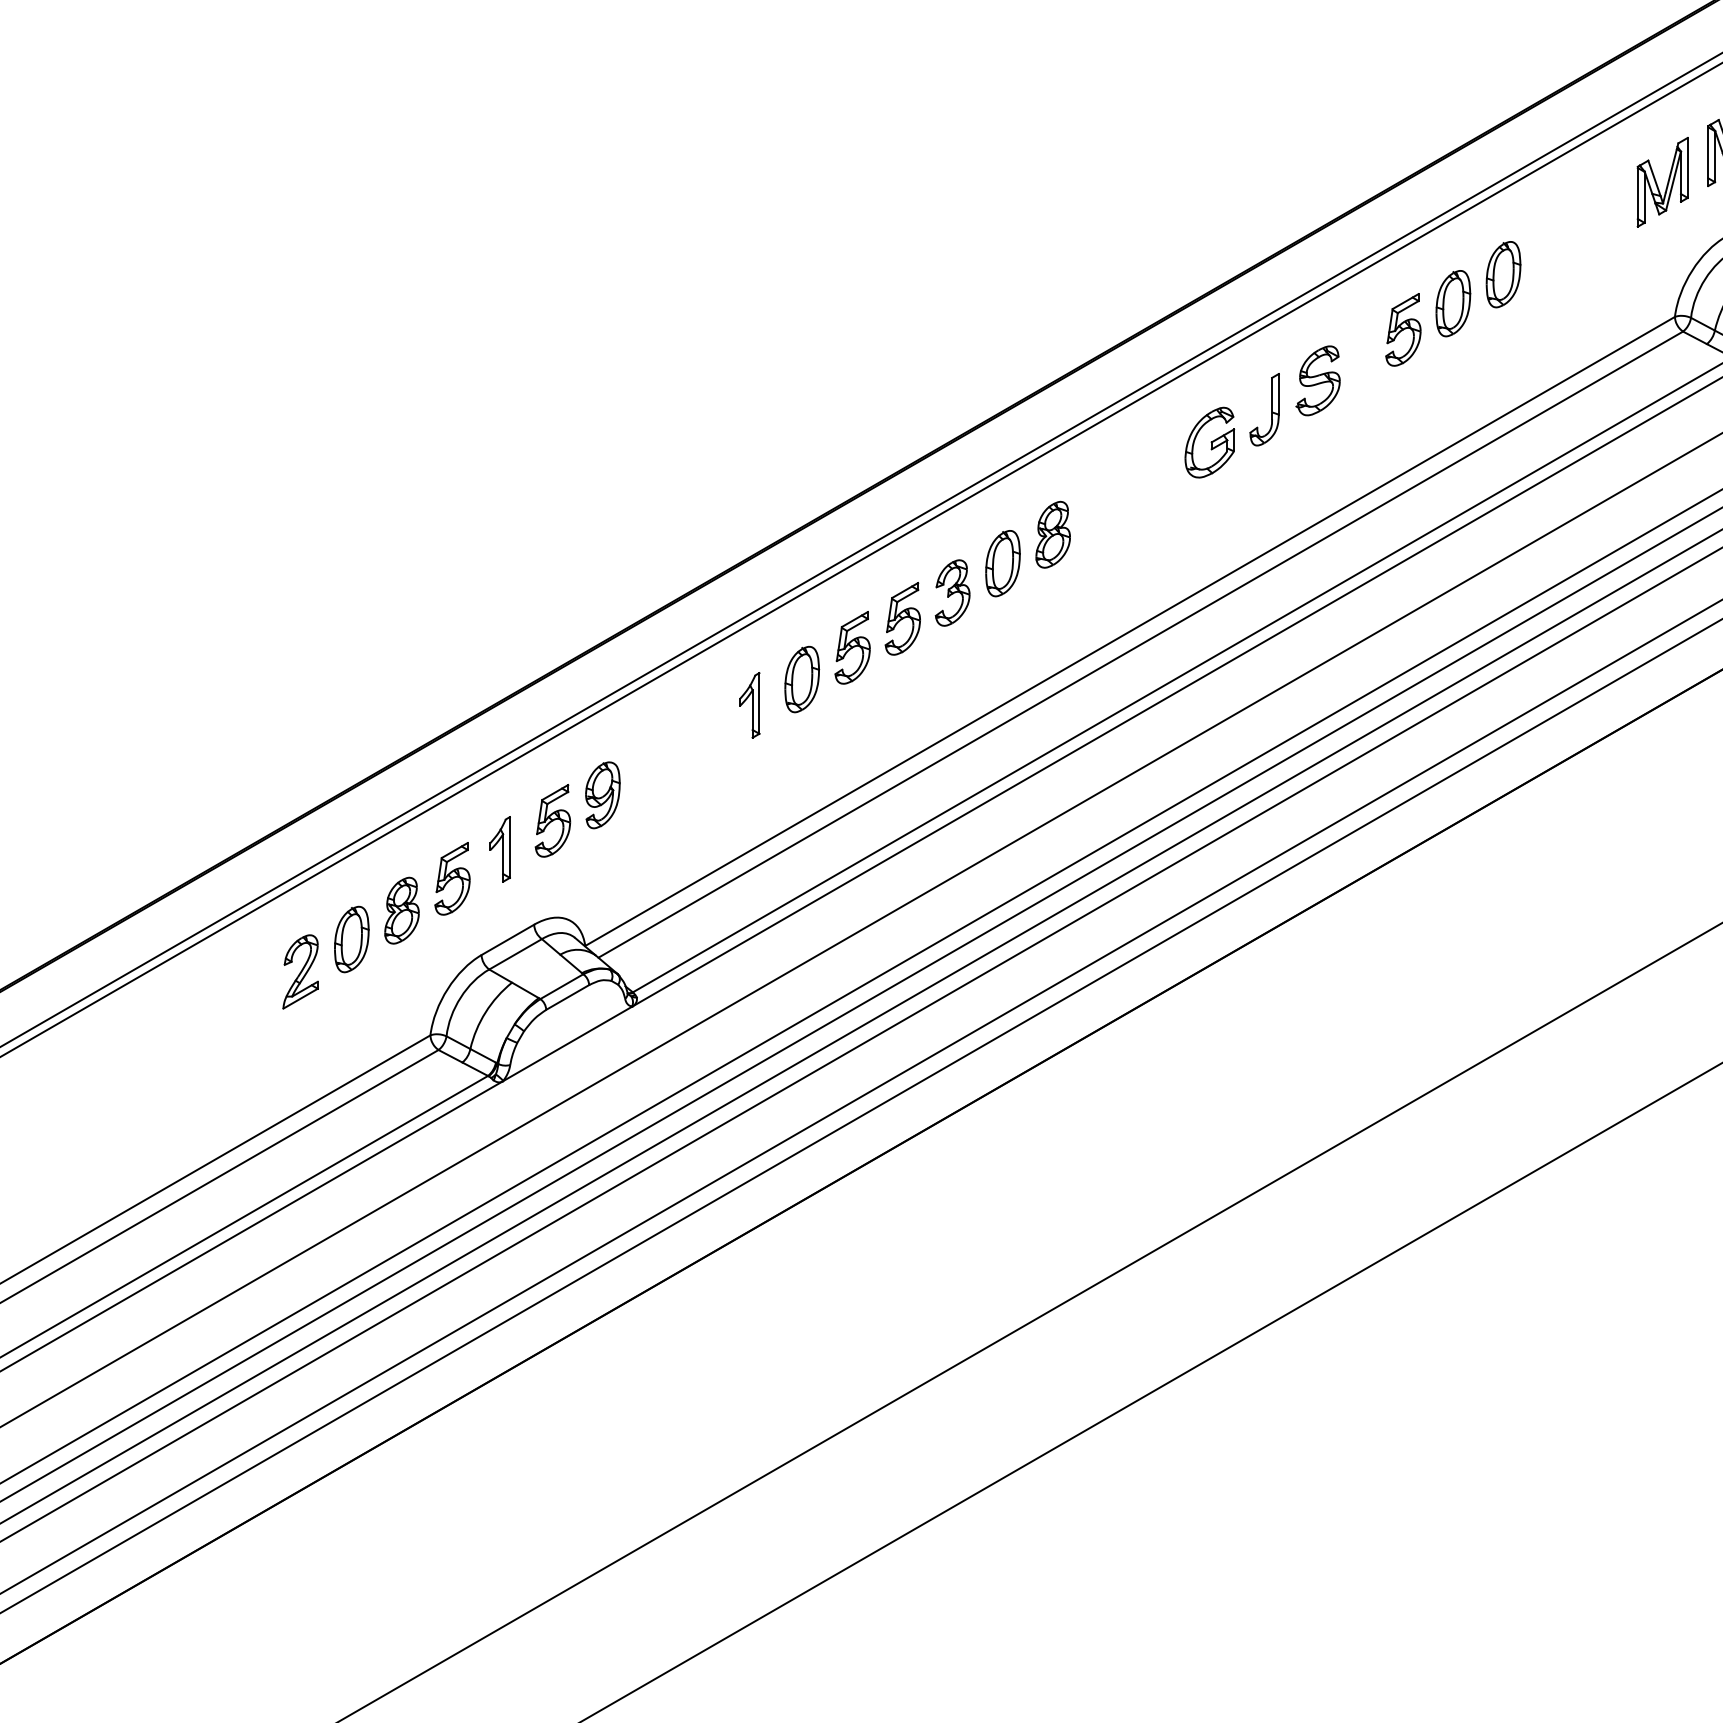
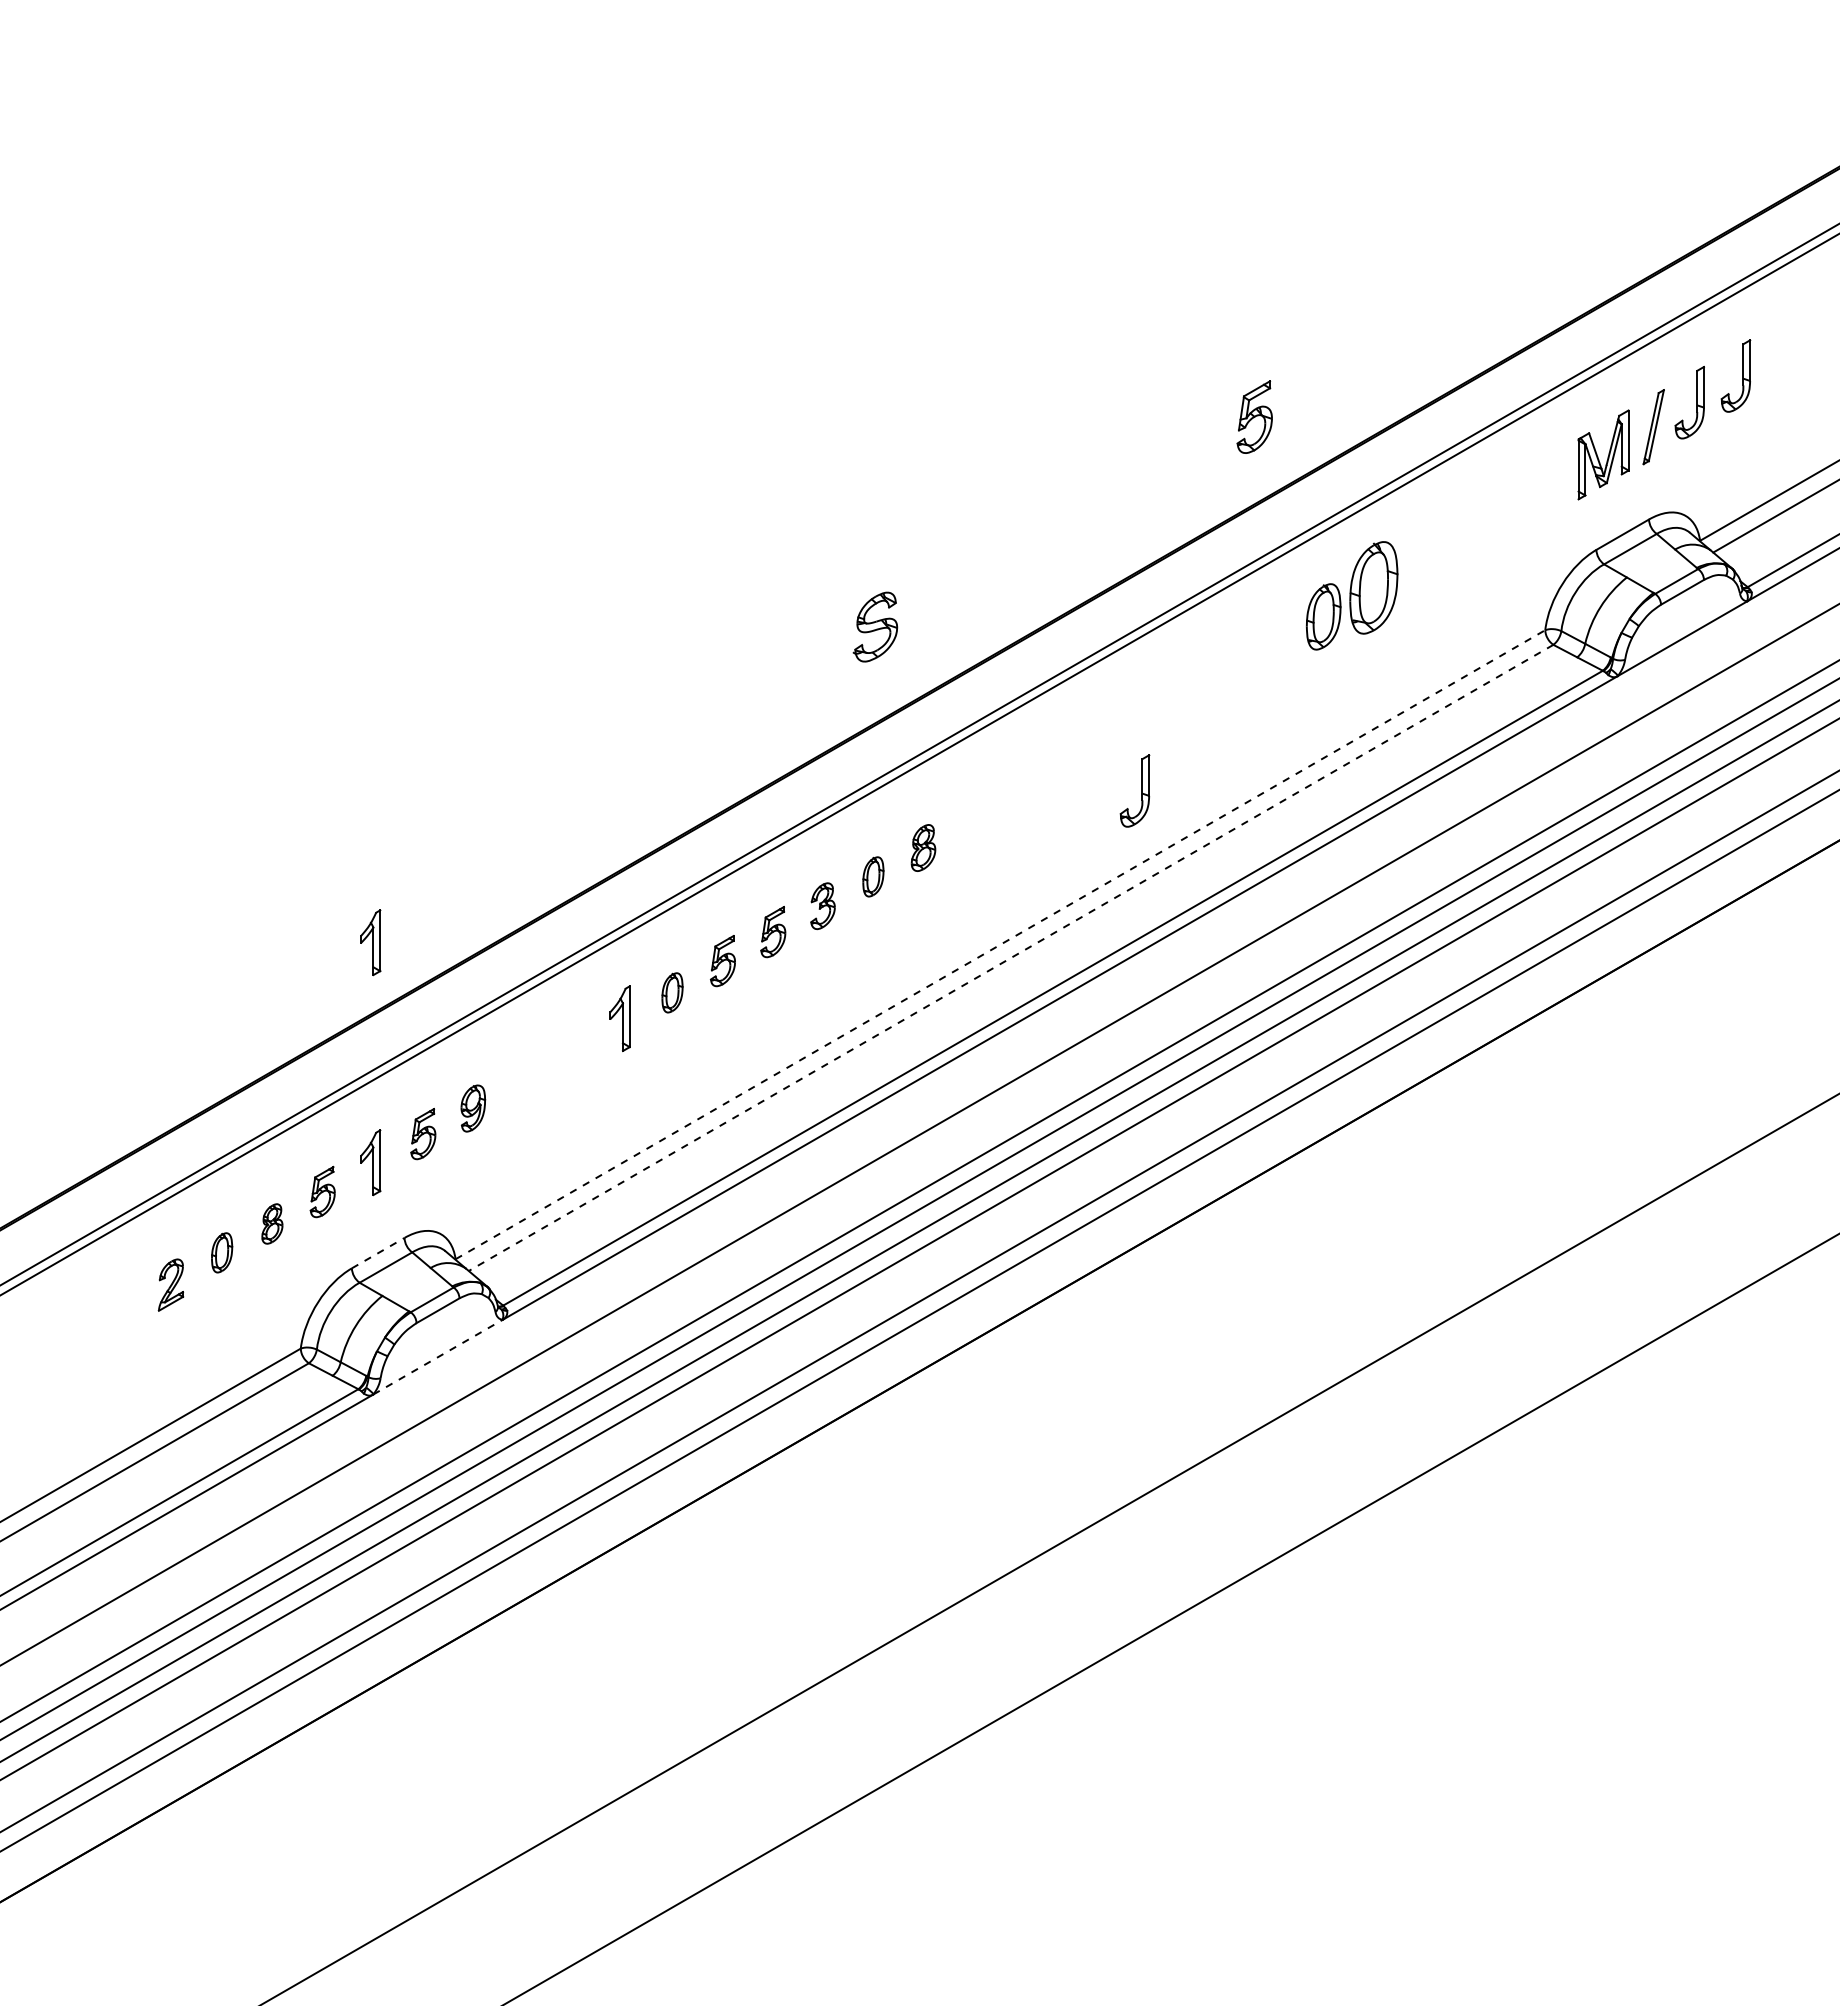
part: (1663, 182) -> (1533, 495), removed
part: (1503, 274) -> (1373, 587), size x1.4
part: (1403, 329) -> (1254, 416), moved
part: (1318, 380) -> (875, 626), moved
part: (1271, 409) -> (1141, 790), moved
part: (1209, 442) -> (1079, 755), removed
part: (1053, 534) -> (923, 847), size x0.7
part: (1003, 563) -> (873, 876), size x0.6
part: (952, 592) -> (822, 905), size x0.7
part: (903, 618) -> (773, 931), size x0.7
part: (500, 629) -> (370, 942), added
line: (1130, 631) -> (1000, 944), solid -> dashed
line: (1140, 645) -> (1010, 958), solid -> dashed
part: (852, 647) -> (722, 960), size x0.7
part: (802, 679) -> (672, 992), size x0.6
part: (603, 795) -> (473, 1108), size x0.7
part: (553, 820) -> (423, 1133), size x0.7
part: (452, 878) -> (322, 1191), size x0.7
part: (402, 910) -> (272, 1223), size x0.6
part: (351, 939) -> (221, 1252), size x0.6
line: (508, 939) -> (378, 1252), solid -> dashed
part: (300, 971) -> (170, 1284), size x0.7
line: (568, 1044) -> (438, 1357), solid -> dashed

